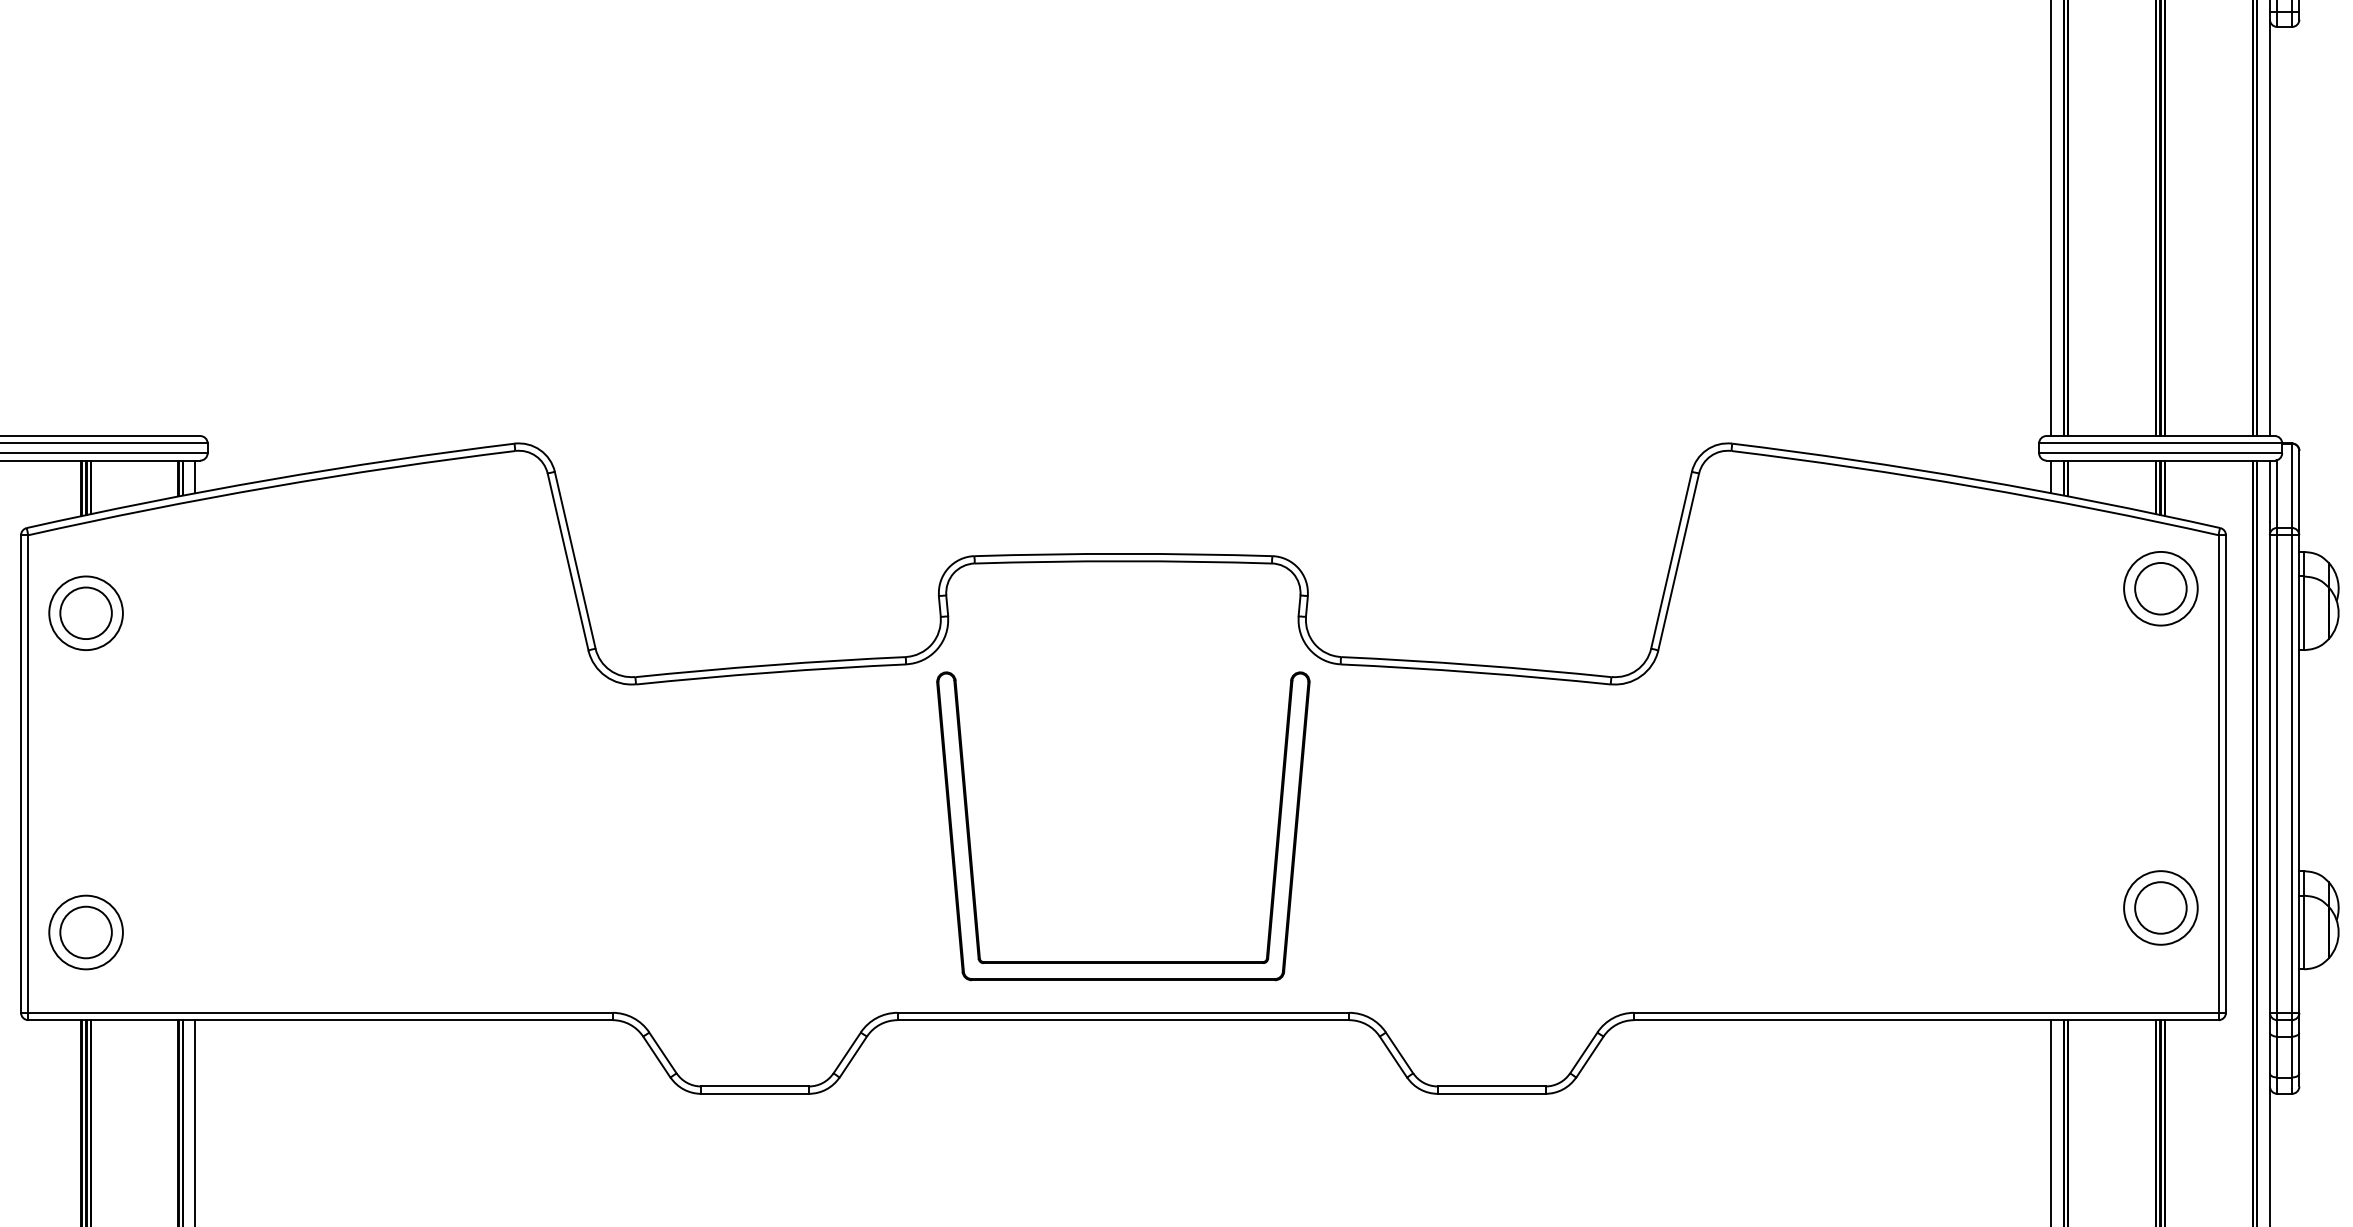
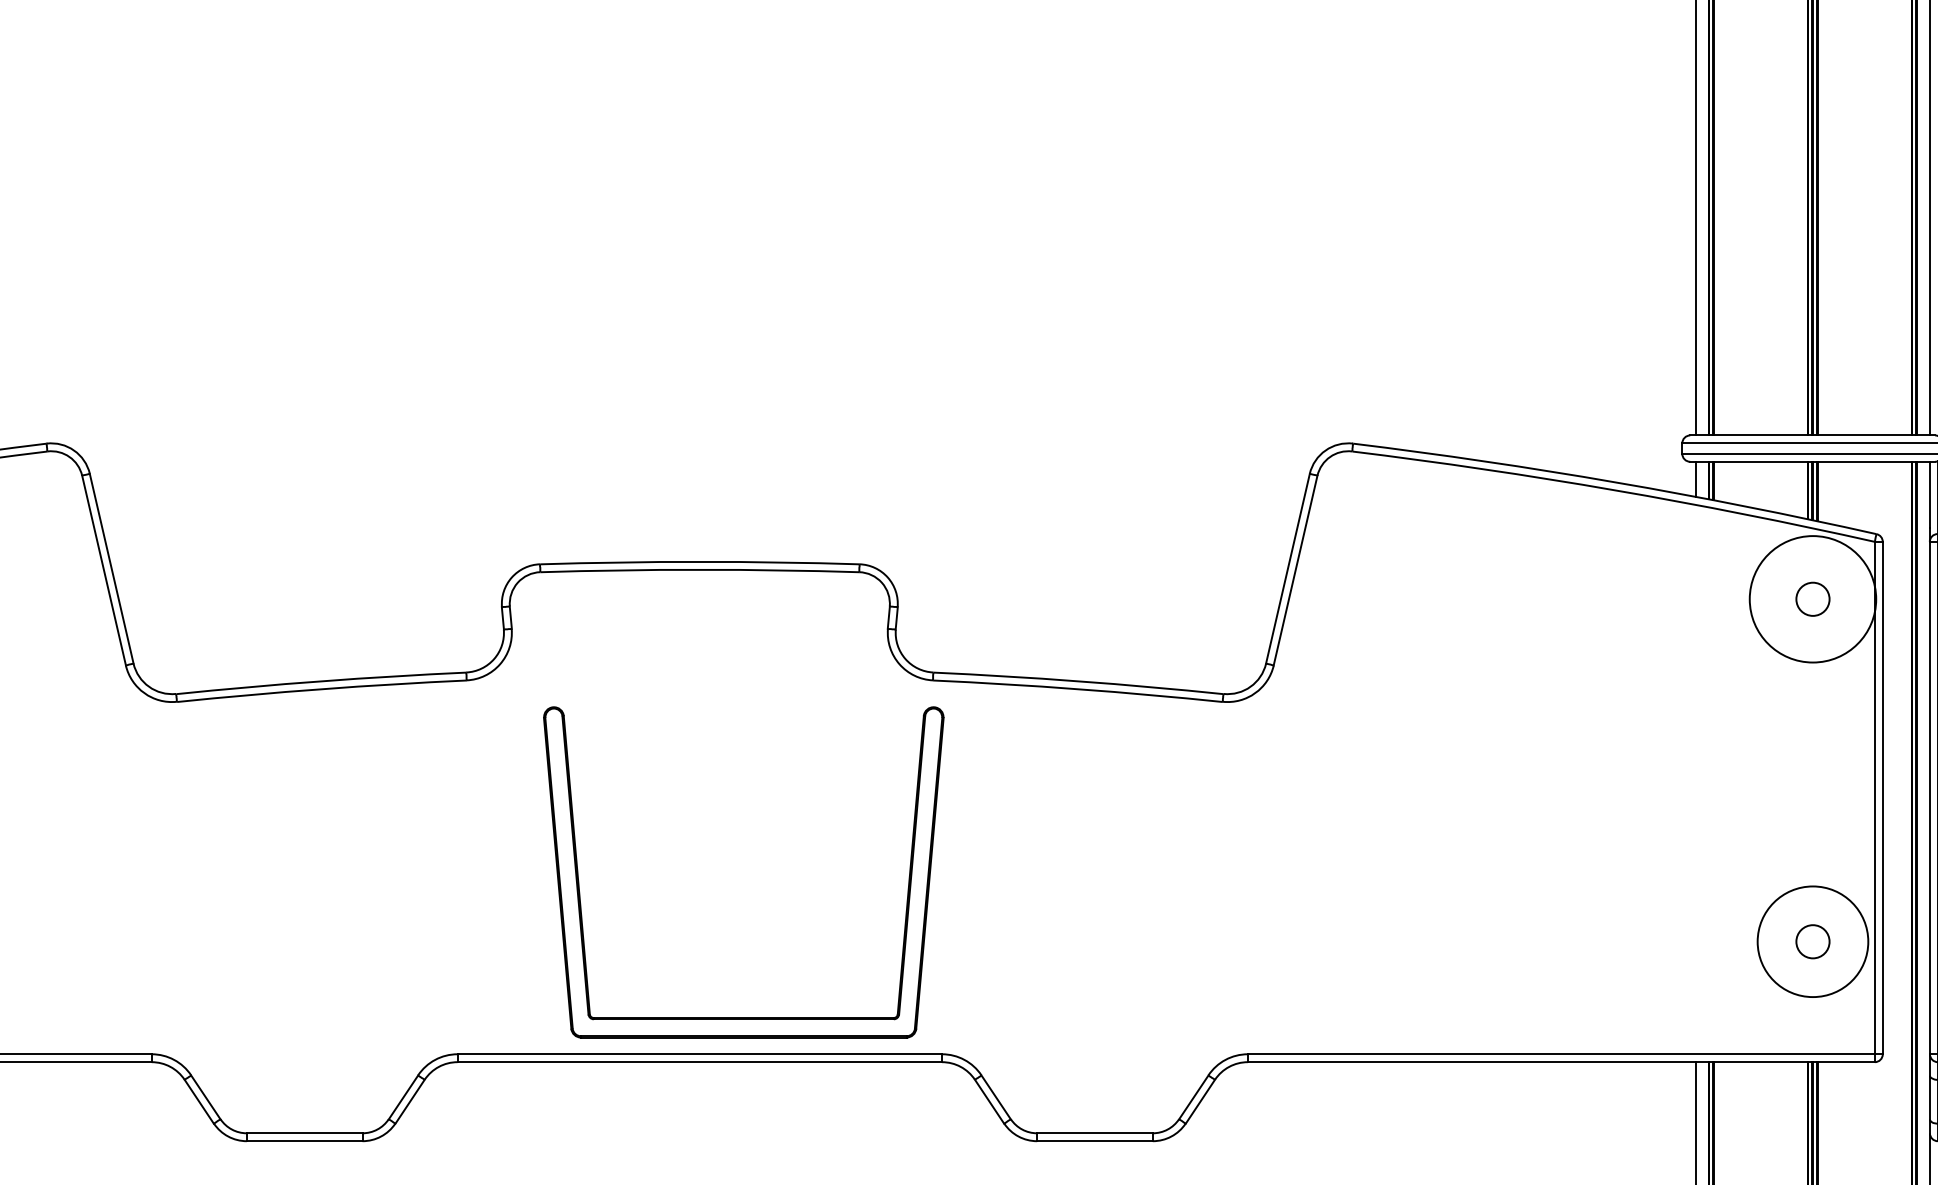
circle: (2160, 588) -> (1812, 599), size x0.6
circle: (2160, 588) -> (1812, 599), size x1.6
circle: (2160, 907) -> (1812, 941), size x0.6
circle: (2160, 907) -> (1812, 941), size x1.4
part: (1123, 961) -> (743, 1017), moved

